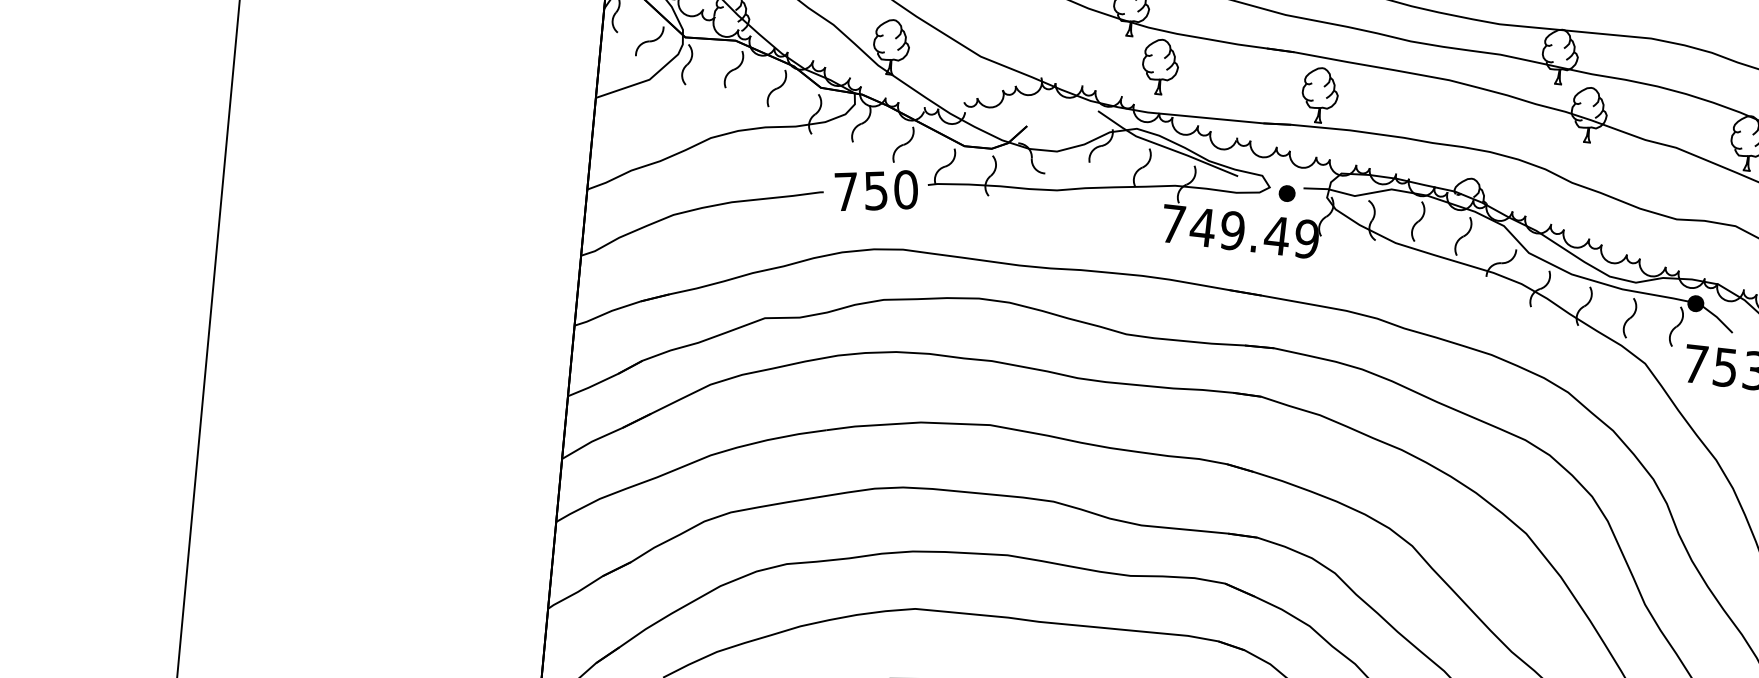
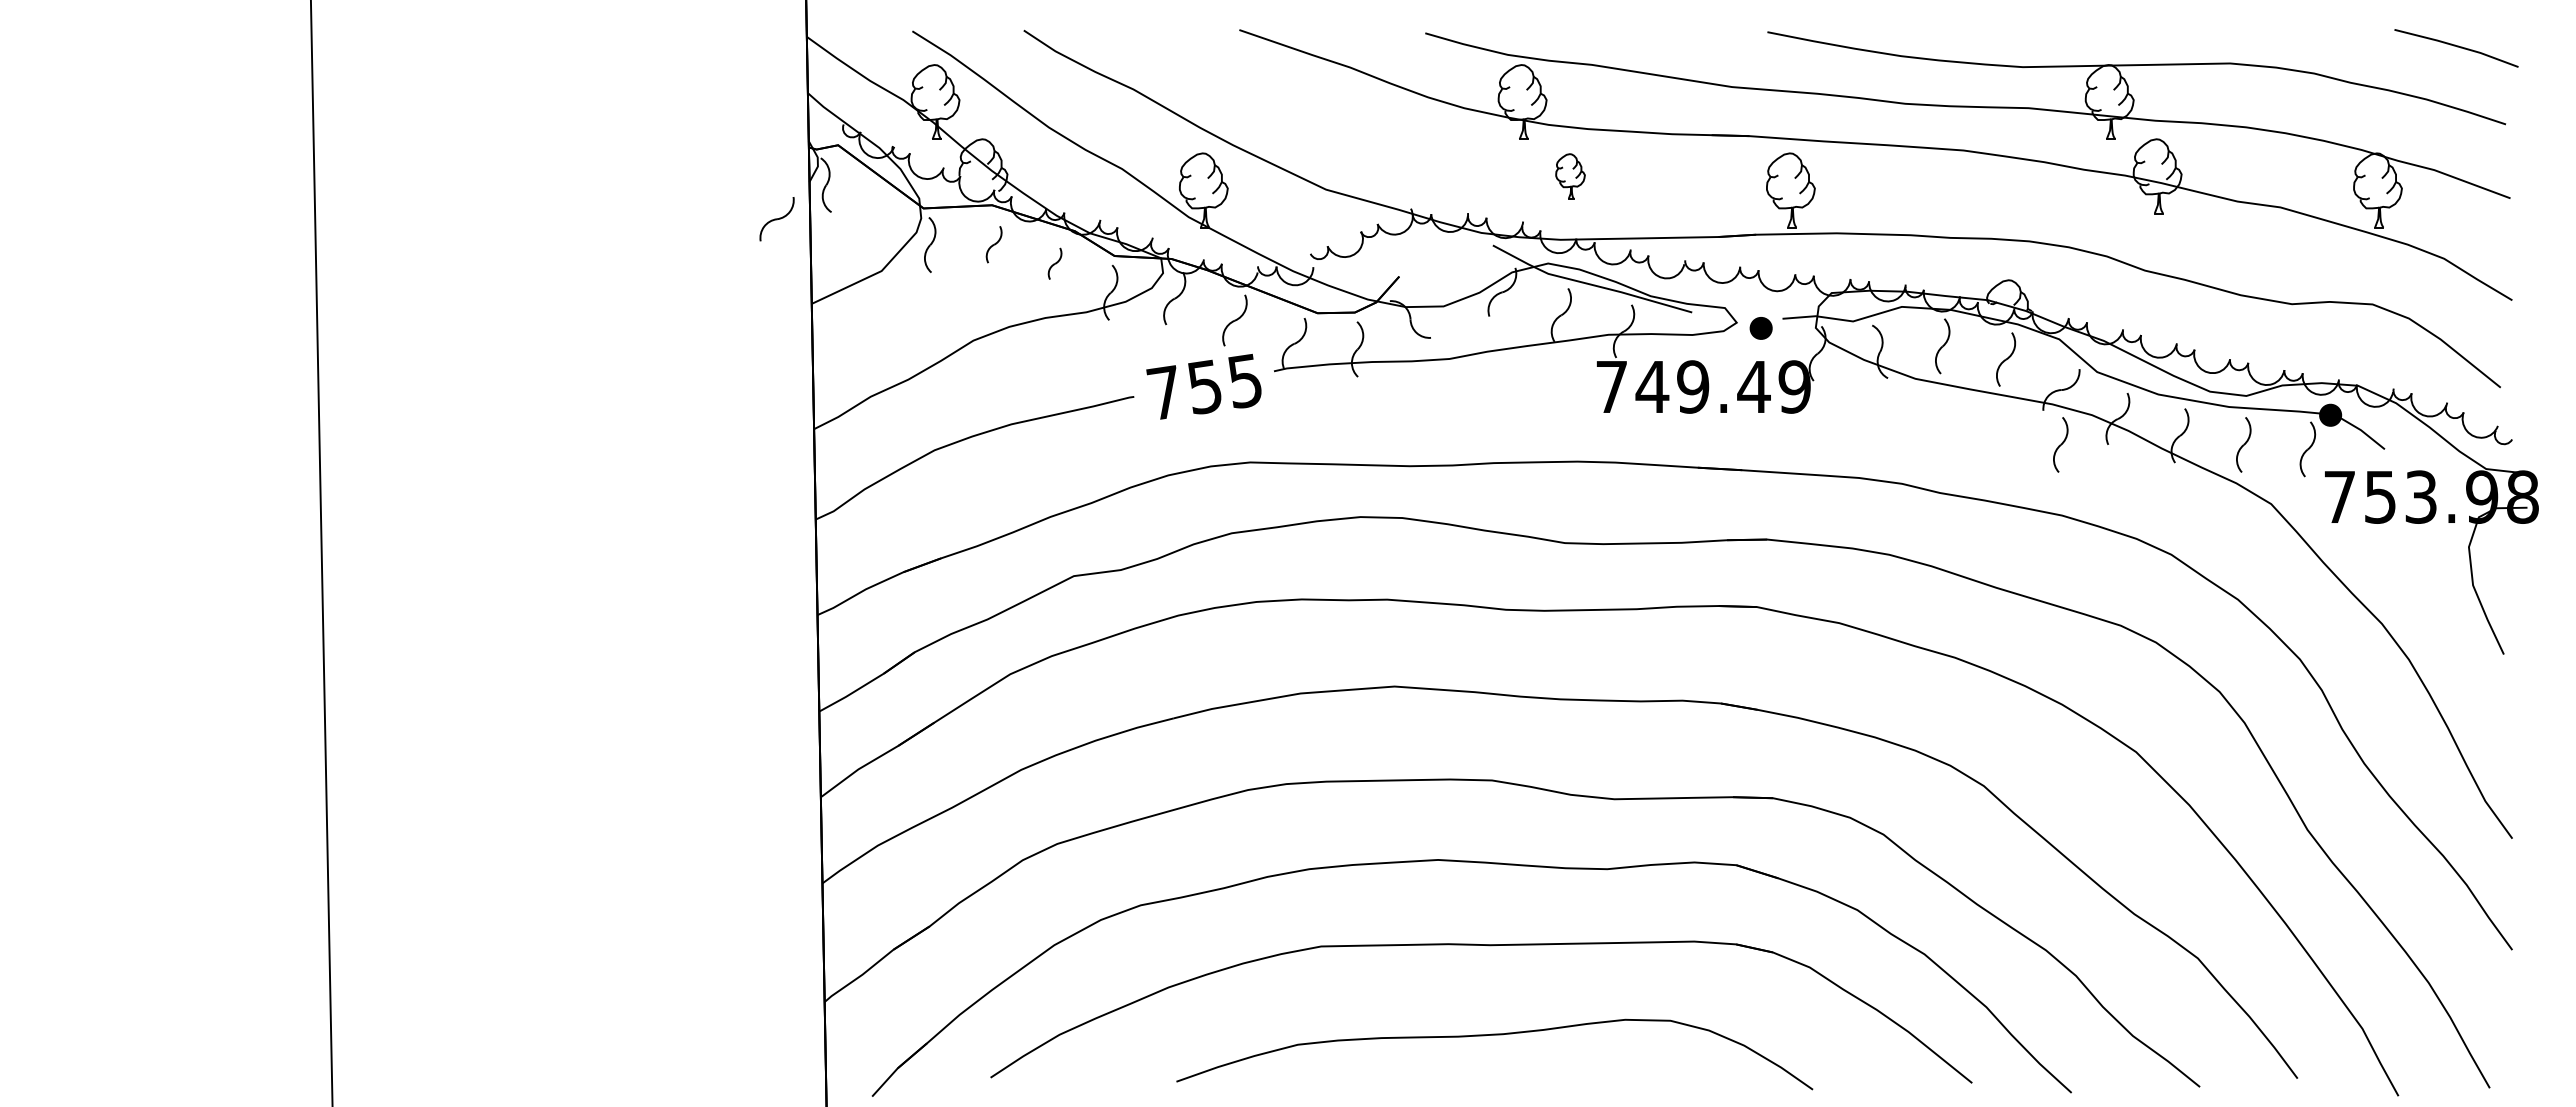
part: (649, 41) -> (776, 219), moved
part: (1160, 67) -> (1570, 176), size x0.6
part: (733, 69) -> (993, 244), size x0.7
part: (776, 88) -> (1054, 263), size x0.6
text: (905, 189) -> (1244, 380), 750 -> 755
part: (1496, 302) -> (2060, 444), added

